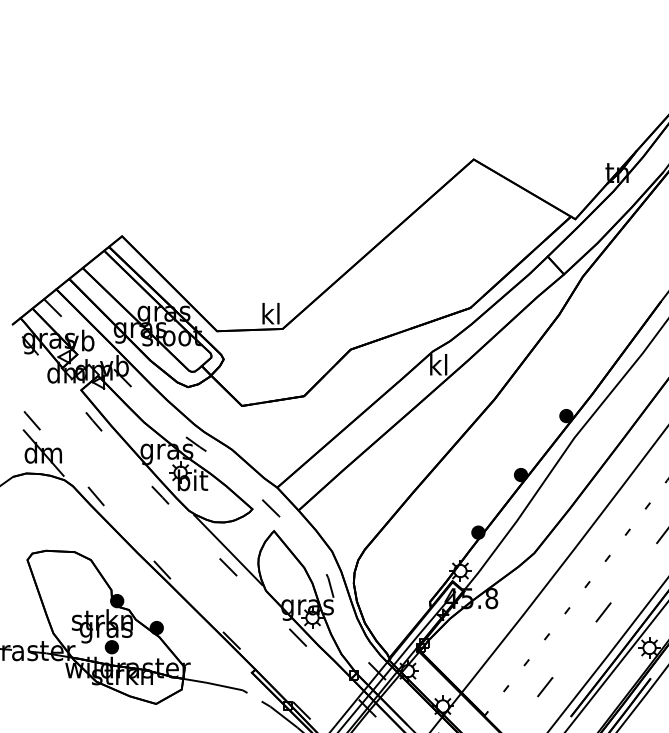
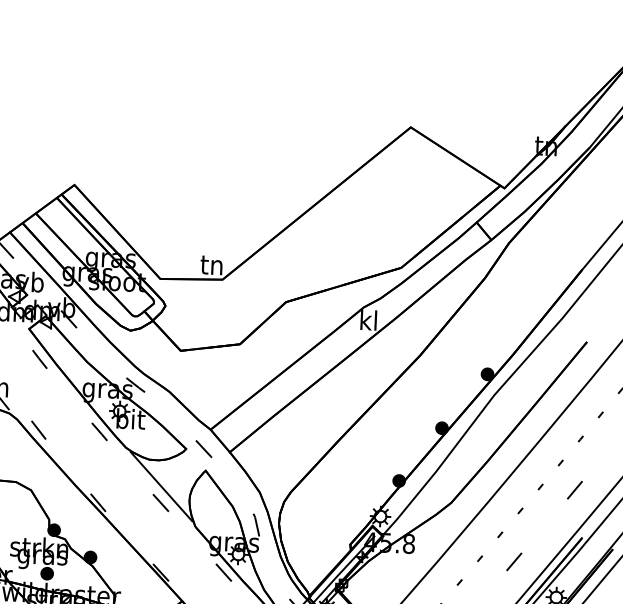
text: (269, 313) -> (210, 264), kl -> tn

